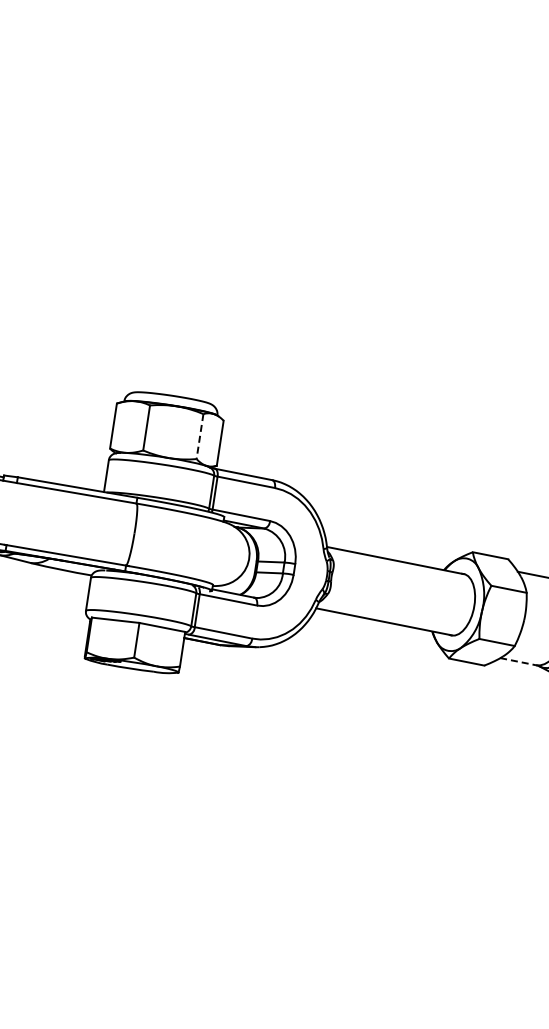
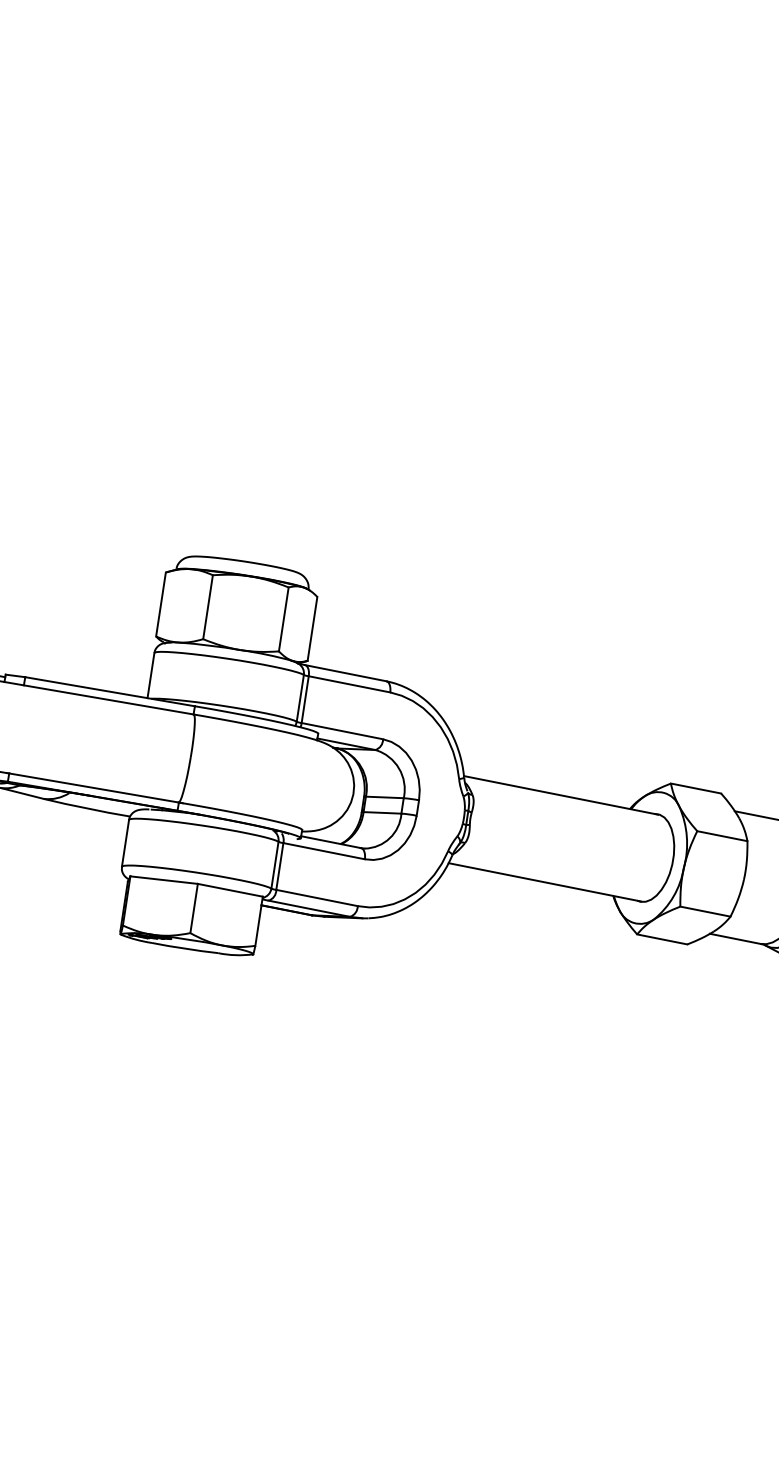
line: (200, 436) -> (284, 619), dashed -> solid
line: (518, 661) -> (735, 938), dashed -> solid

